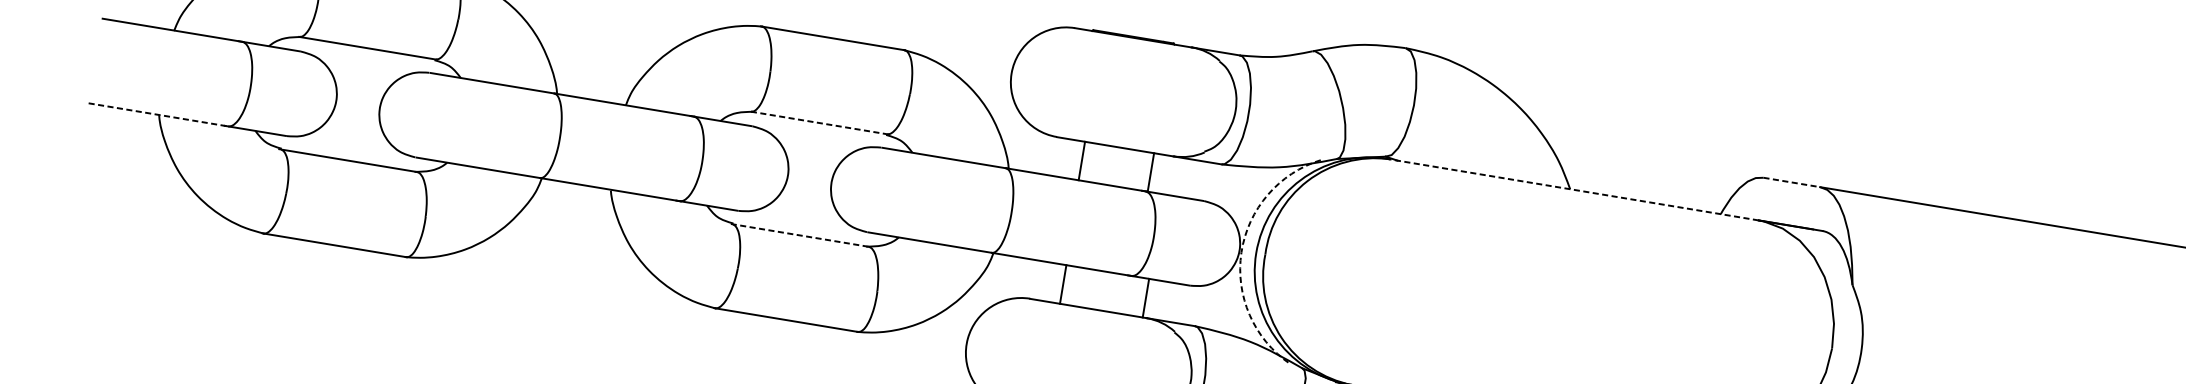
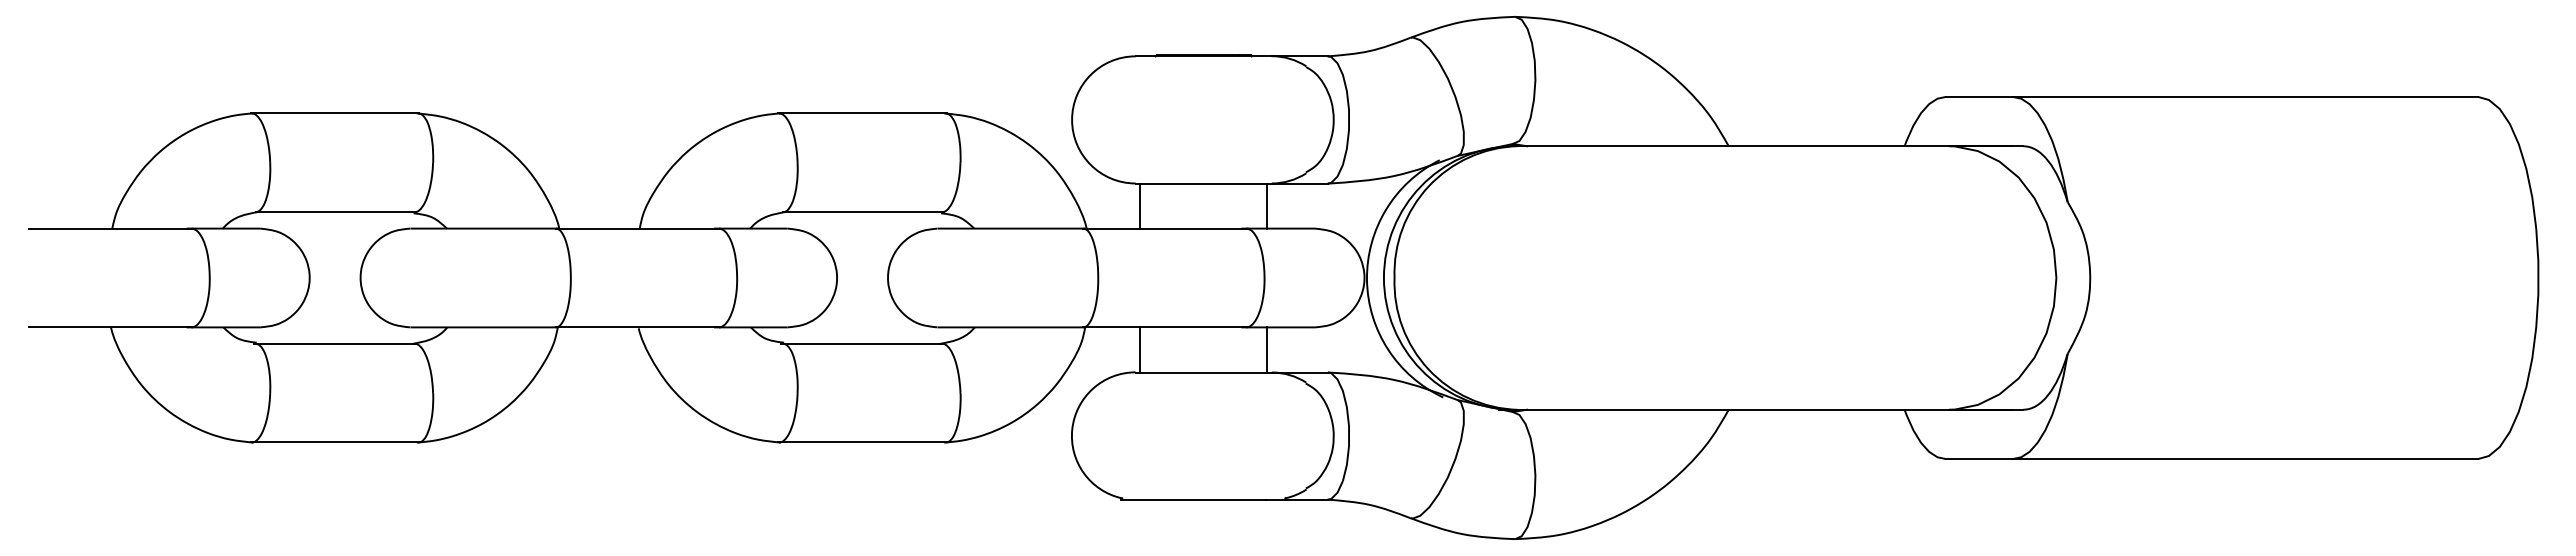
line: (159, 115) -> (111, 327), dashed -> solid
line: (819, 123) -> (863, 212), dashed -> solid
line: (1082, 160) -> (1140, 205), moved
line: (1151, 172) -> (1267, 205), moved
line: (1791, 182) -> (1979, 96), dashed -> solid
line: (1574, 190) -> (1733, 146), dashed -> solid
line: (799, 235) -> (861, 343), dashed -> solid
arc: (1241, 252) -> (1367, 279), dashed -> solid
line: (1063, 284) -> (1140, 349), moved

